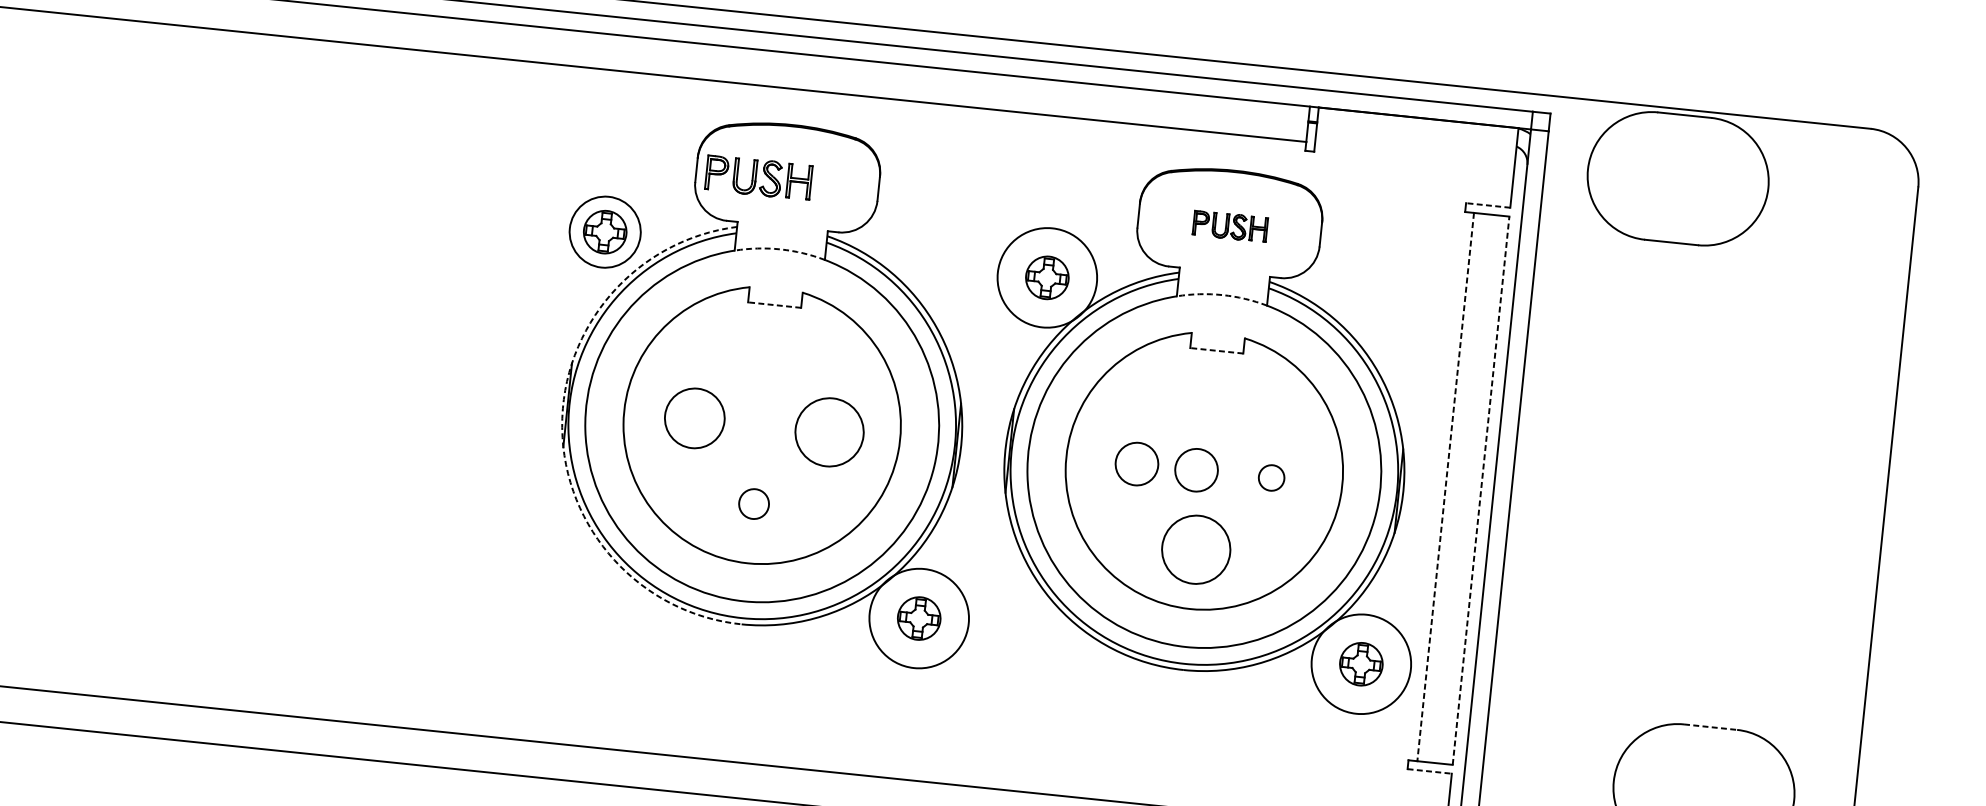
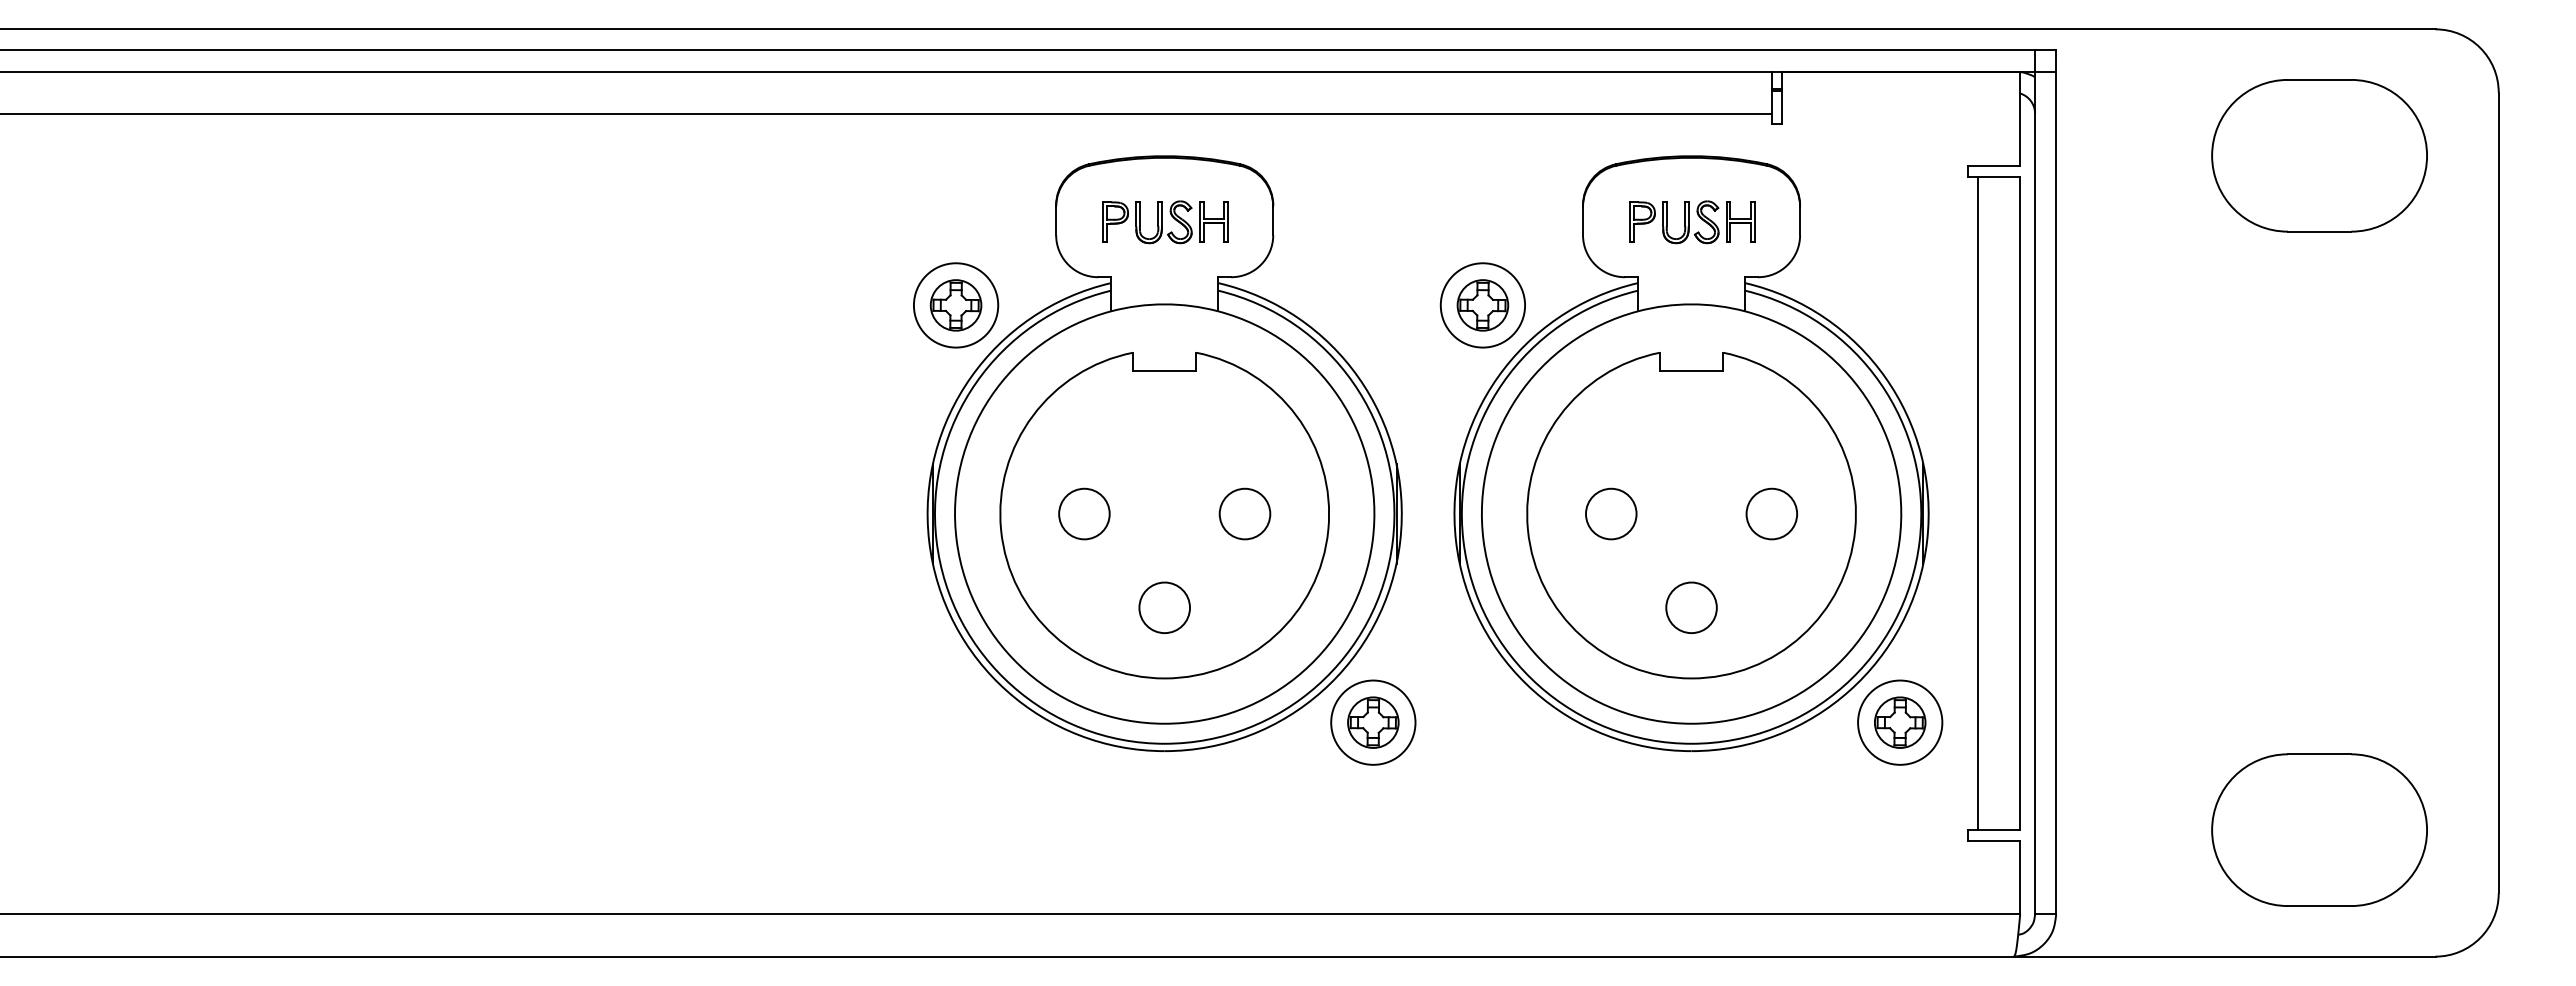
part: (758, 177) -> (1165, 222), moved
part: (1678, 178) -> (2319, 155), moved
line: (1487, 205) -> (1993, 166), dashed -> solid
part: (1230, 226) -> (1692, 222), size x1.43
arc: (780, 249) -> (1164, 304), dashed -> solid
circle: (1046, 277) -> (1482, 305), size x0.71
arc: (1222, 295) -> (1691, 304), dashed -> solid
line: (774, 304) -> (1164, 370), dashed -> solid
line: (1216, 350) -> (1691, 370), dashed -> solid
circle: (694, 417) -> (1084, 513), size x0.71
arc: (562, 428) -> (929, 541), dashed -> solid
circle: (829, 431) -> (1244, 513), size x0.62
circle: (1196, 469) -> (1682, 513), removed
circle: (1271, 477) -> (1771, 513), size x1.67
line: (1446, 487) -> (1978, 503), dashed -> solid
line: (1481, 490) -> (2020, 503), dashed -> solid
circle: (753, 503) -> (1164, 607), size x1.43
circle: (1196, 549) -> (1691, 607), size x0.62
circle: (919, 618) -> (1373, 722), size x0.71
circle: (1361, 664) -> (1900, 722), size x0.71
line: (1710, 727) -> (2319, 754), dashed -> solid
line: (1430, 771) -> (1994, 840), dashed -> solid

